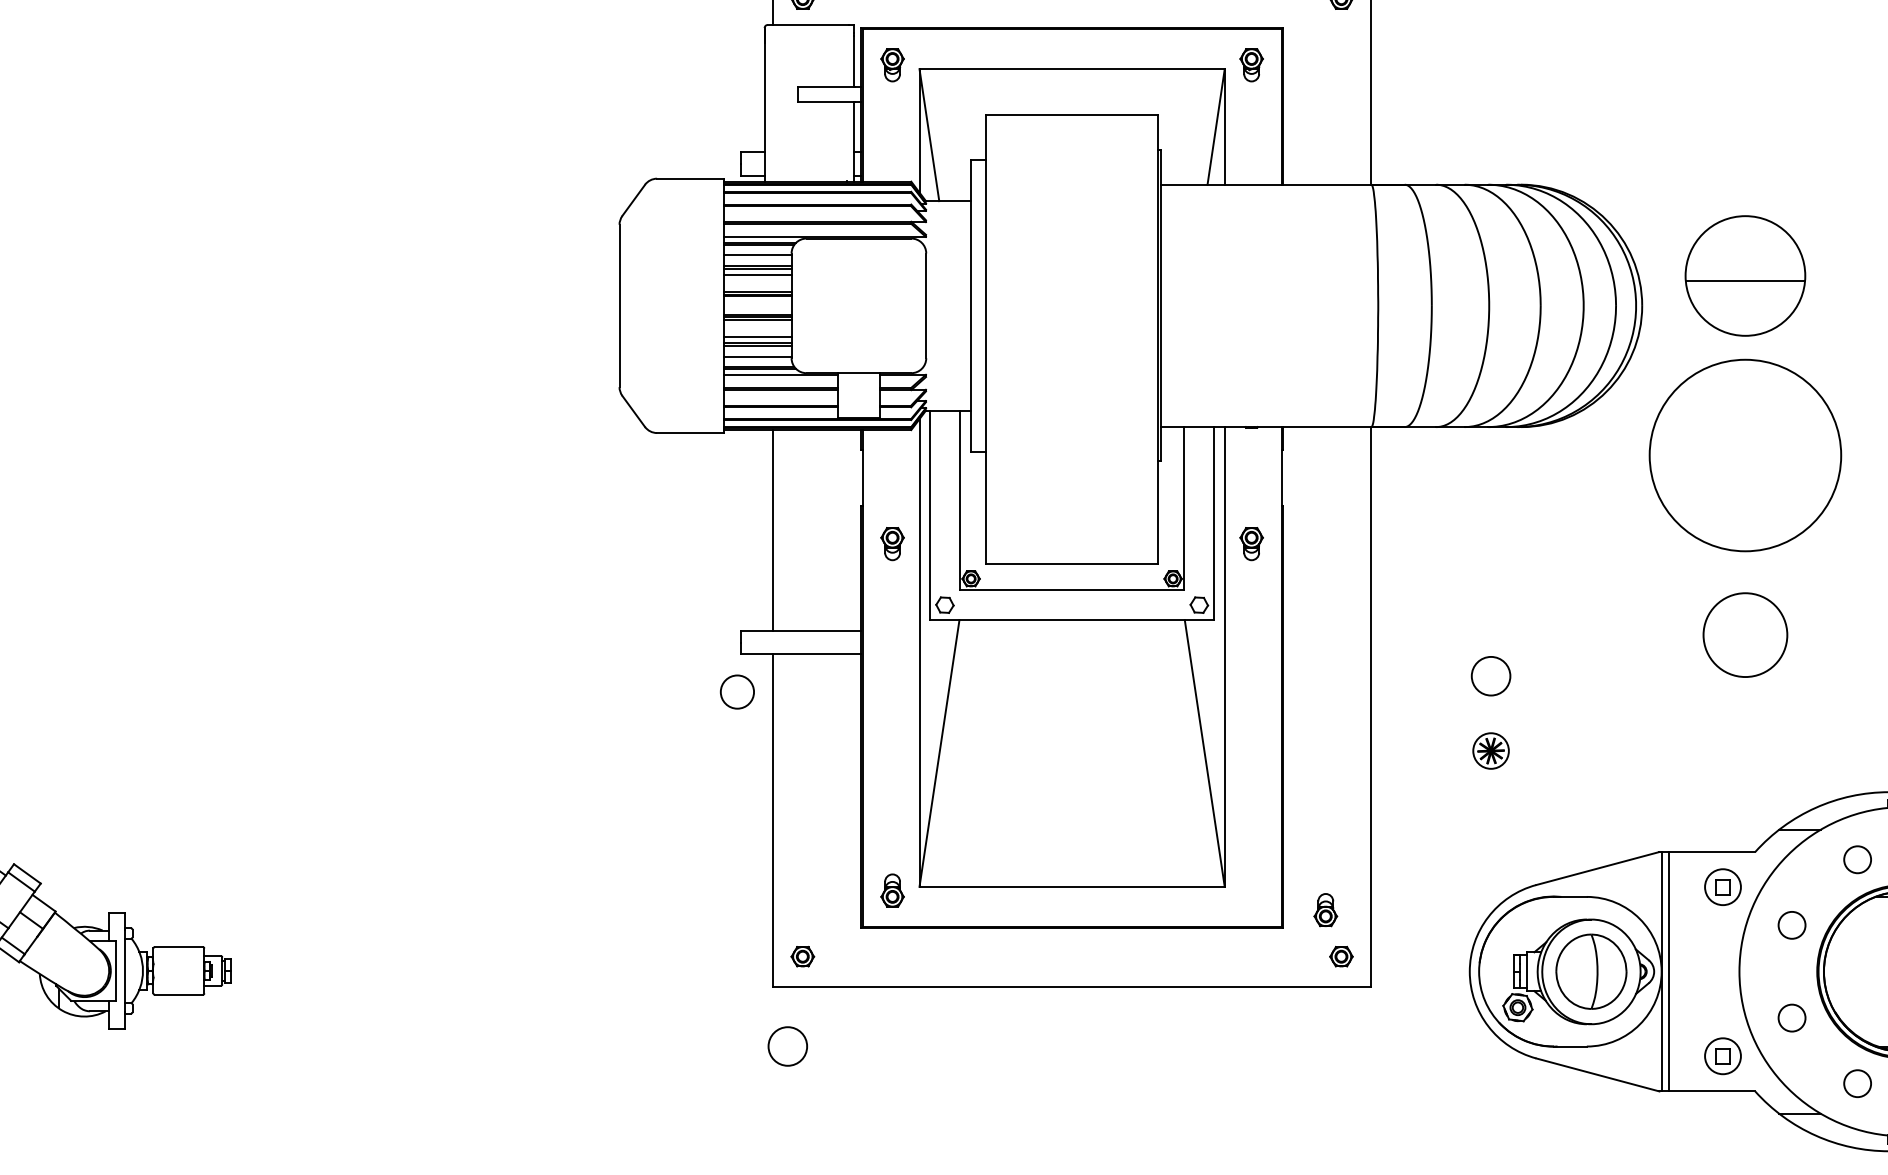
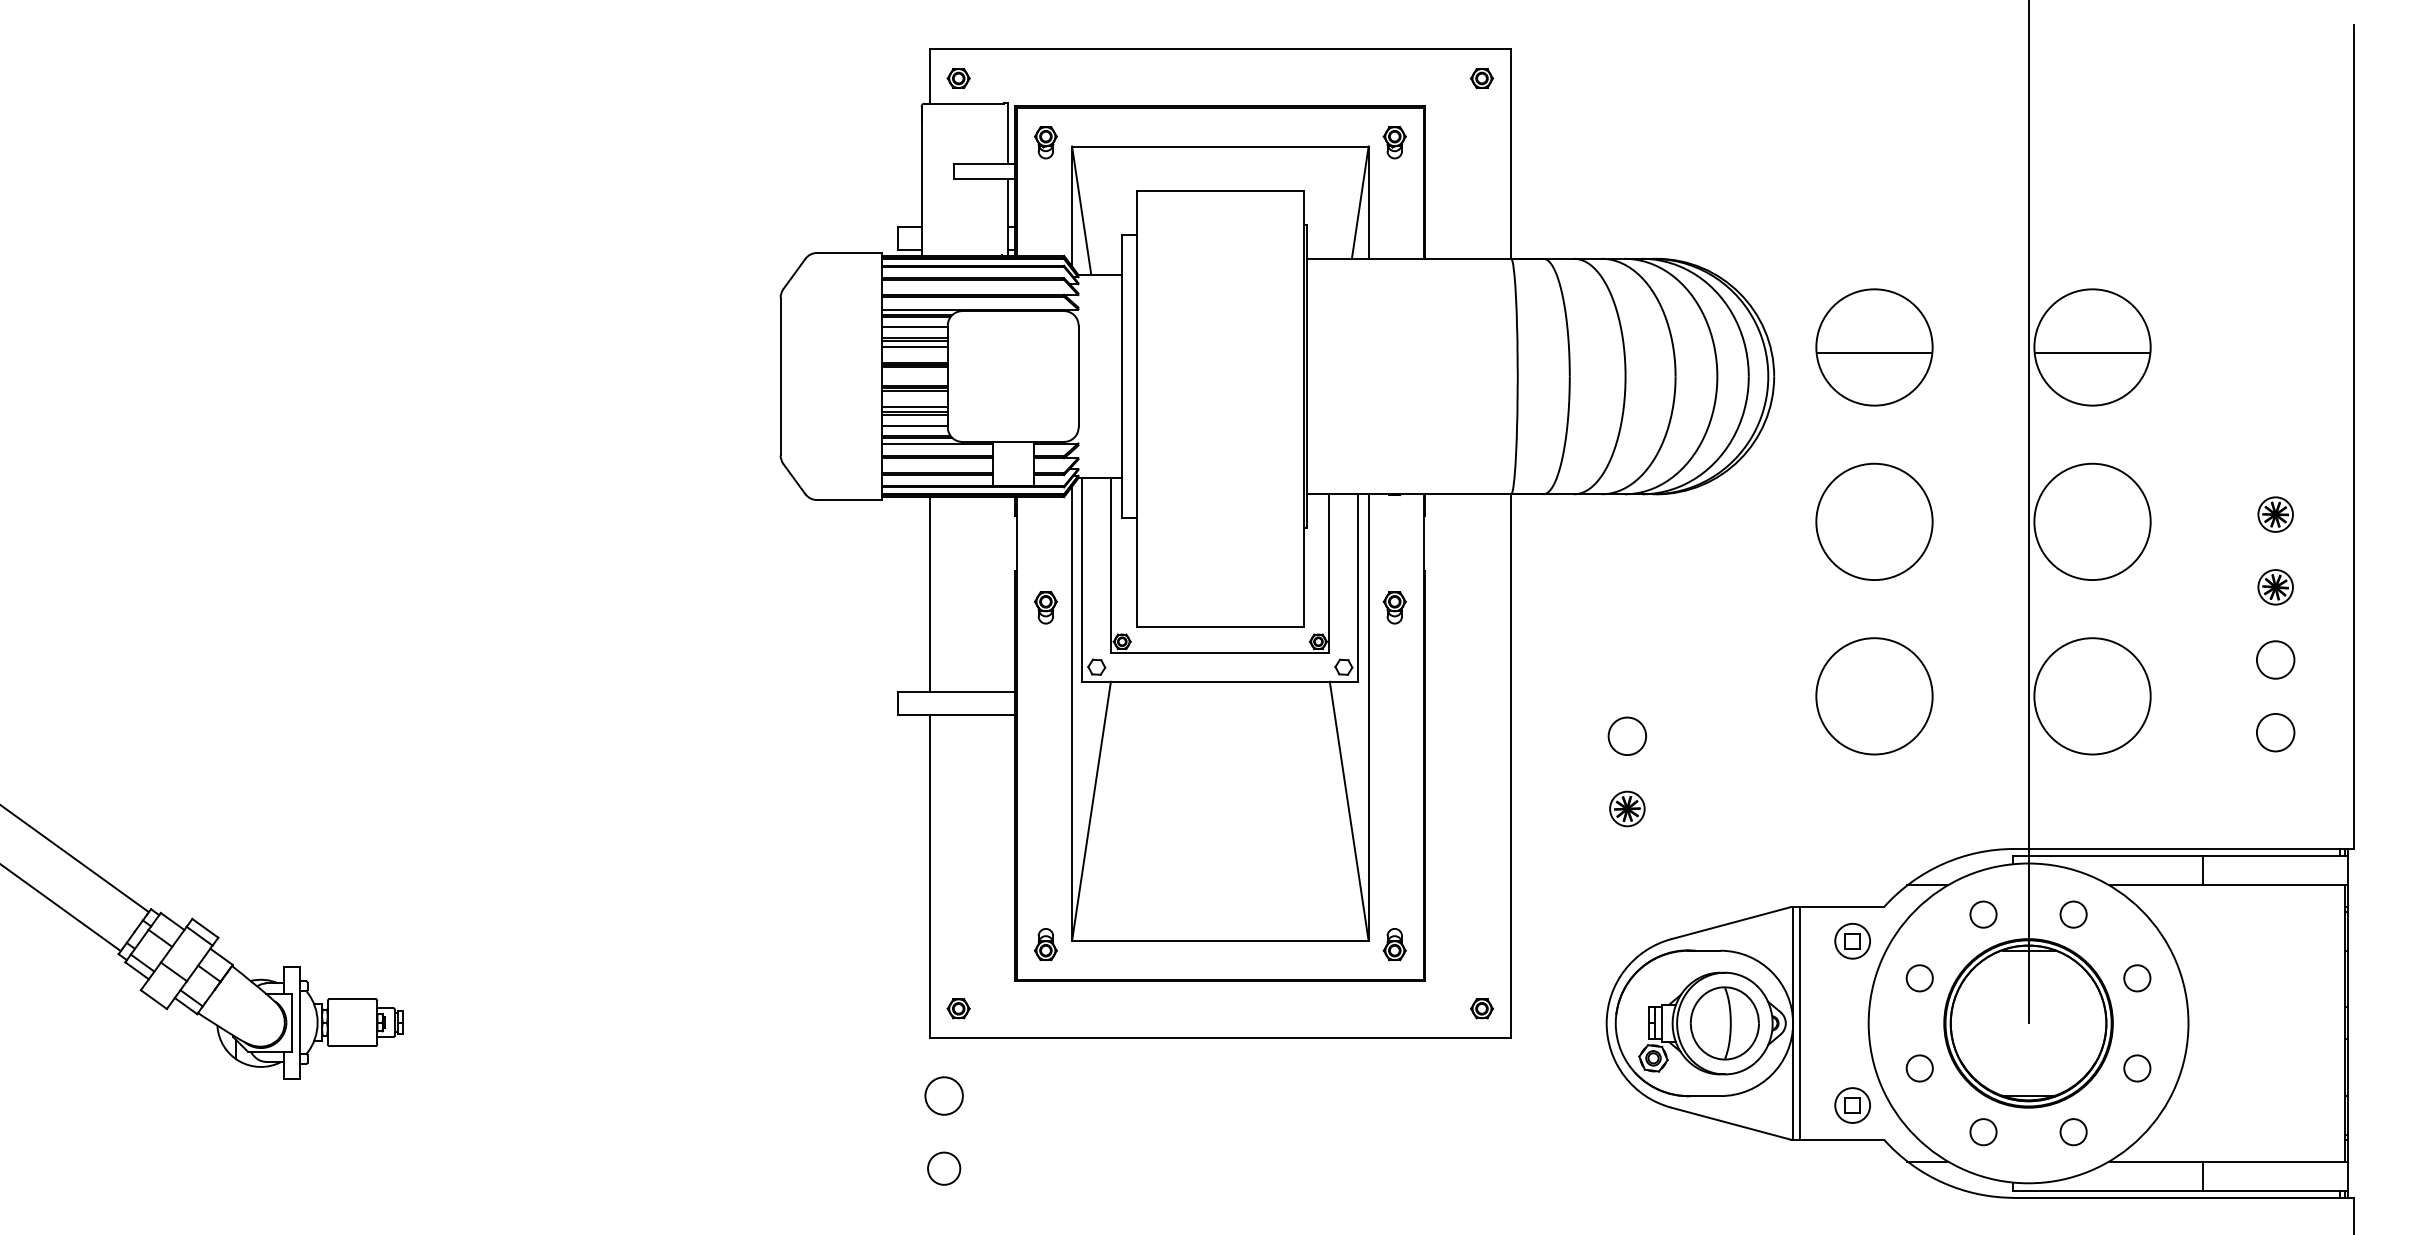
circle: (1745, 455) -> (1874, 521), size x0.62
circle: (1745, 635) -> (1874, 696), size x1.43
circle: (737, 691) -> (944, 1168), moved
part: (1325, 910) -> (1394, 944), moved

